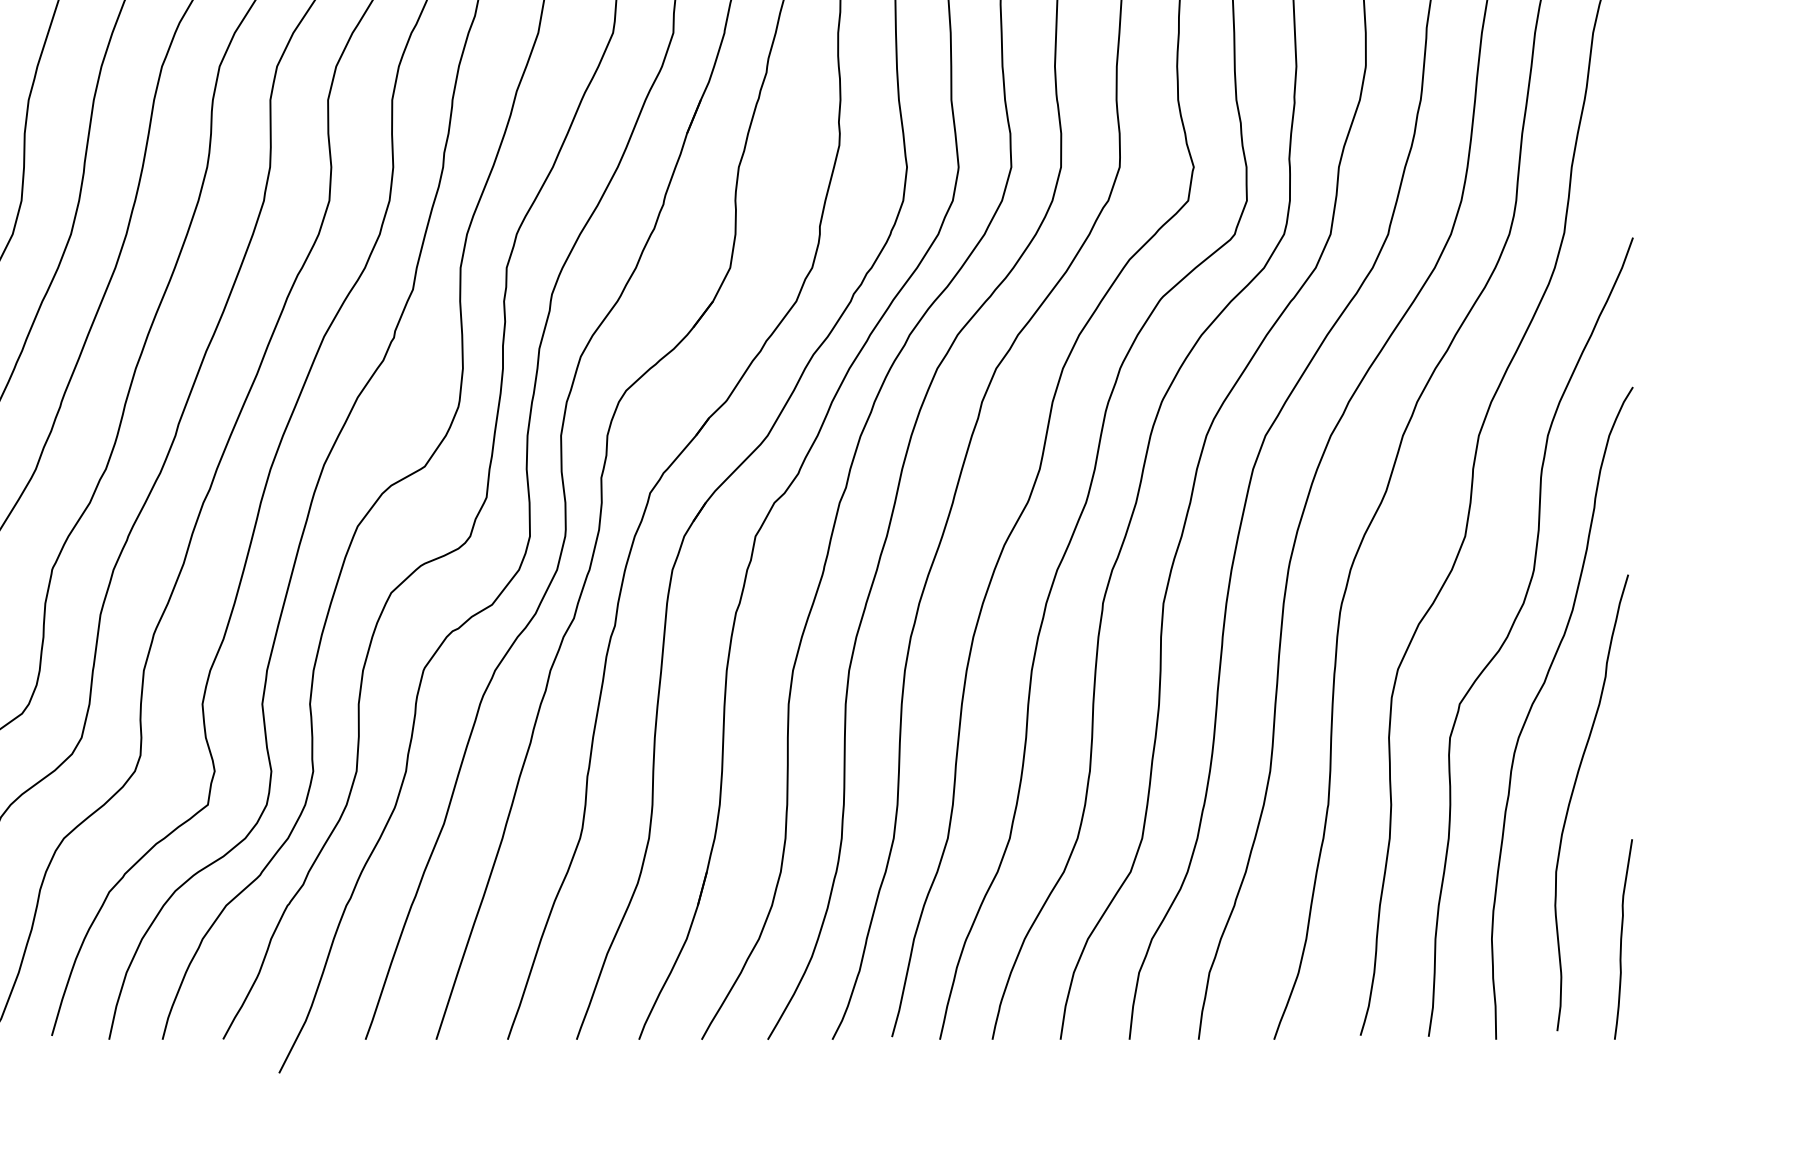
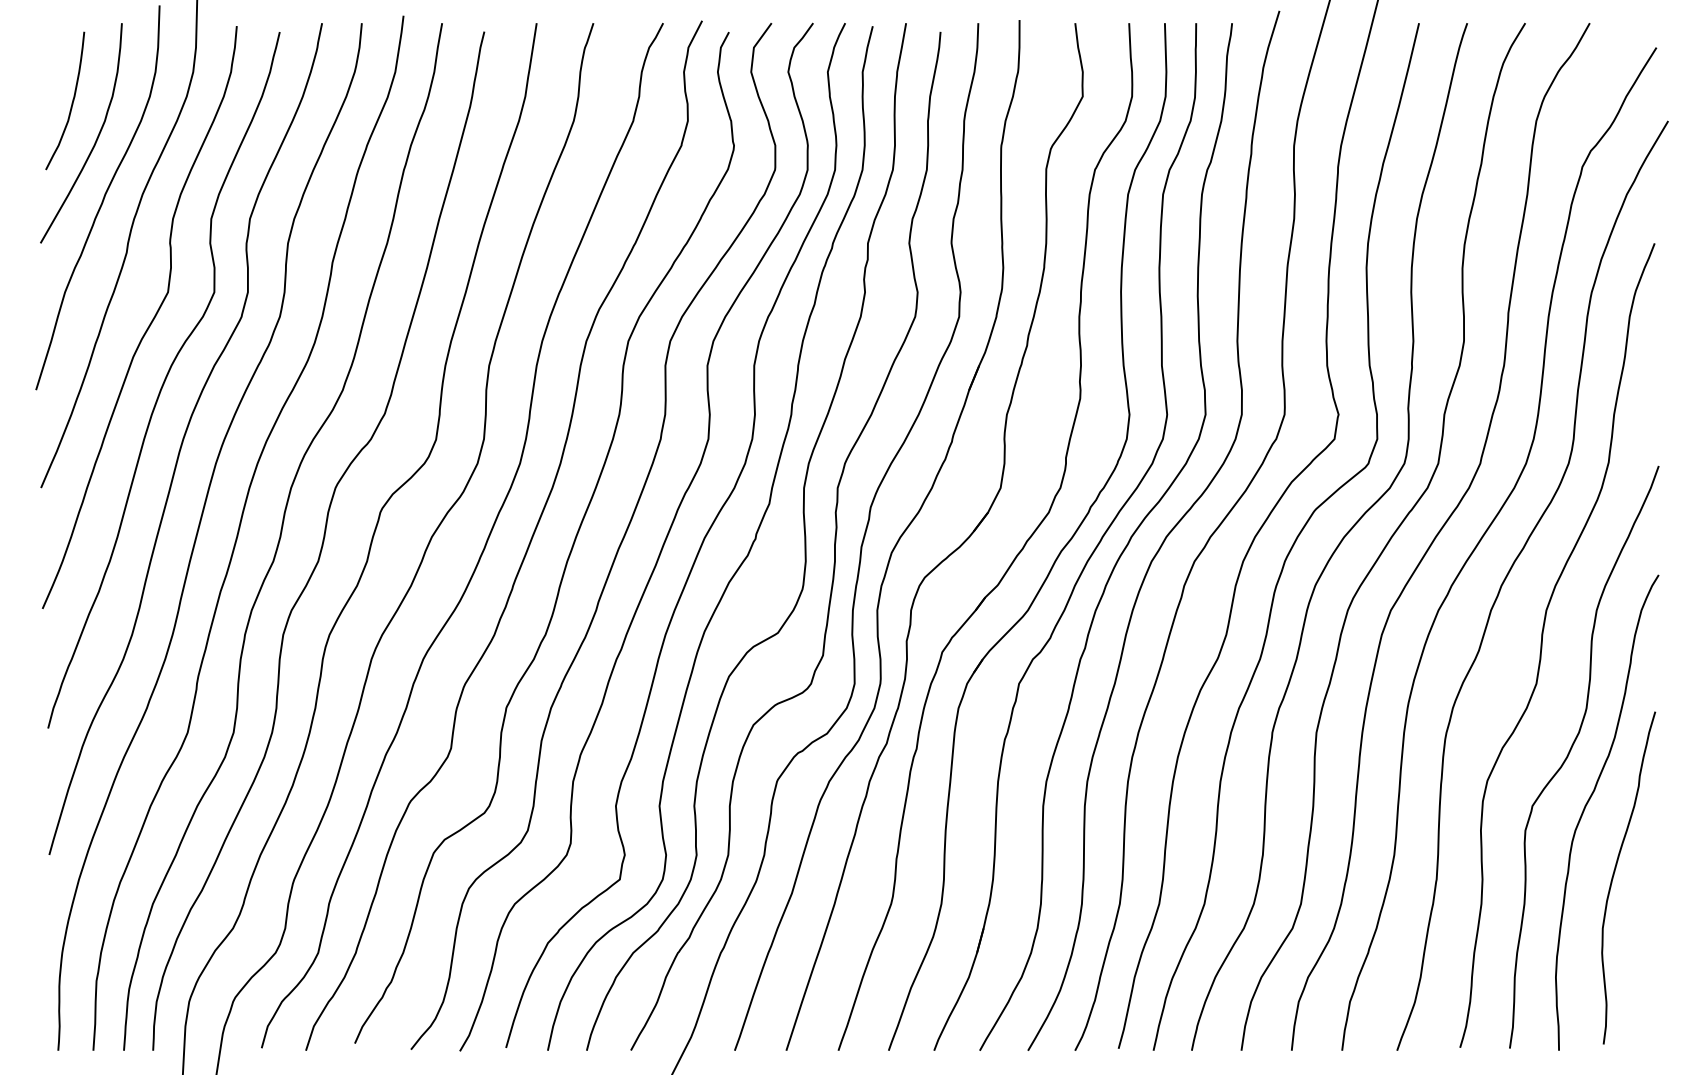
curve: (1623, 939) -> (1651, 977), removed

